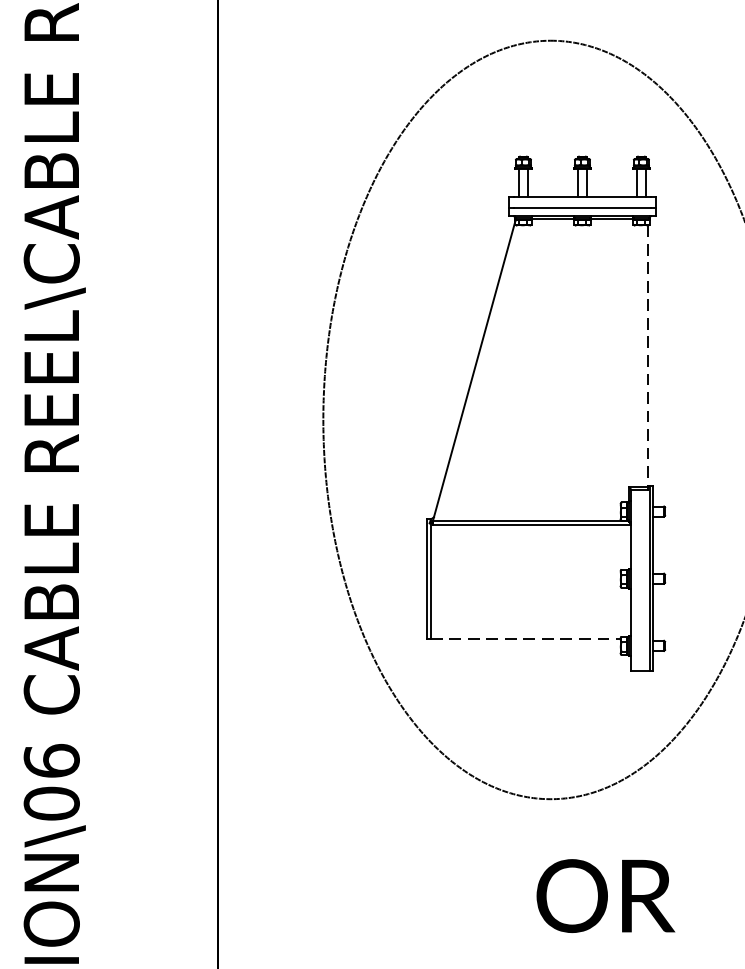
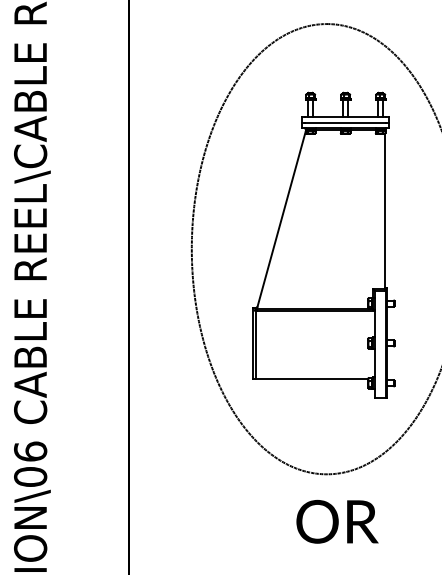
line: (647, 356) -> (384, 211), dashed -> solid
line: (526, 637) -> (312, 378), dashed -> solid
text: (605, 895) -> (337, 521), moved

